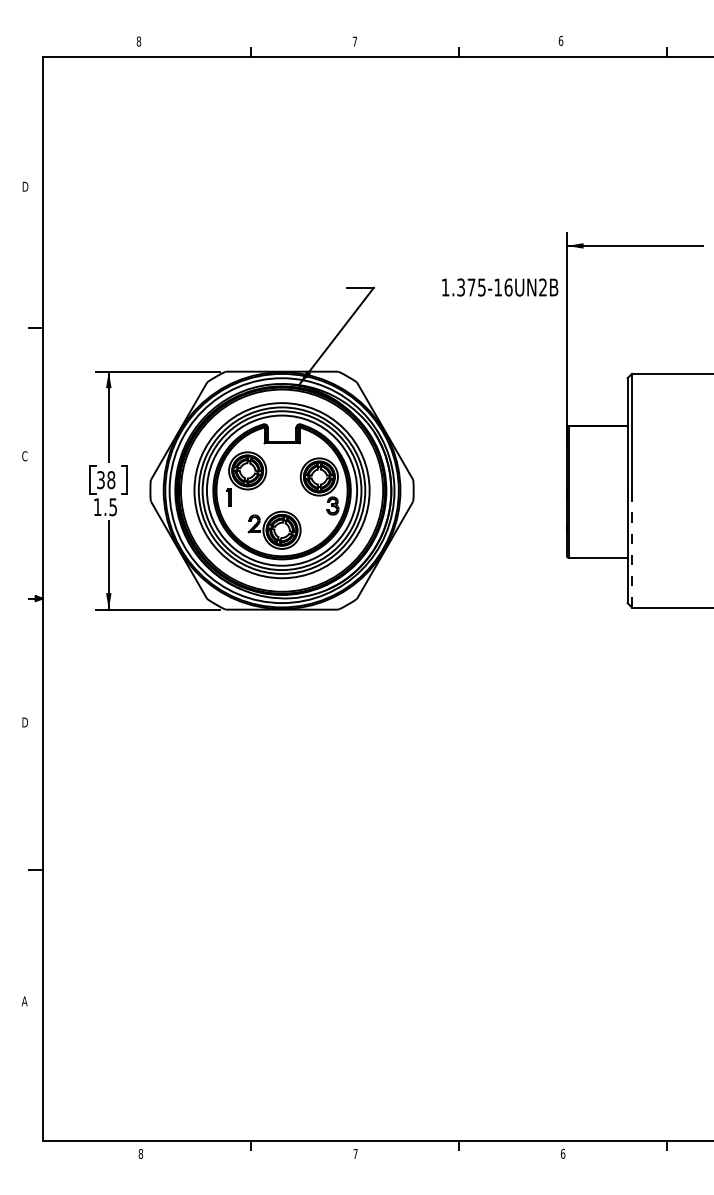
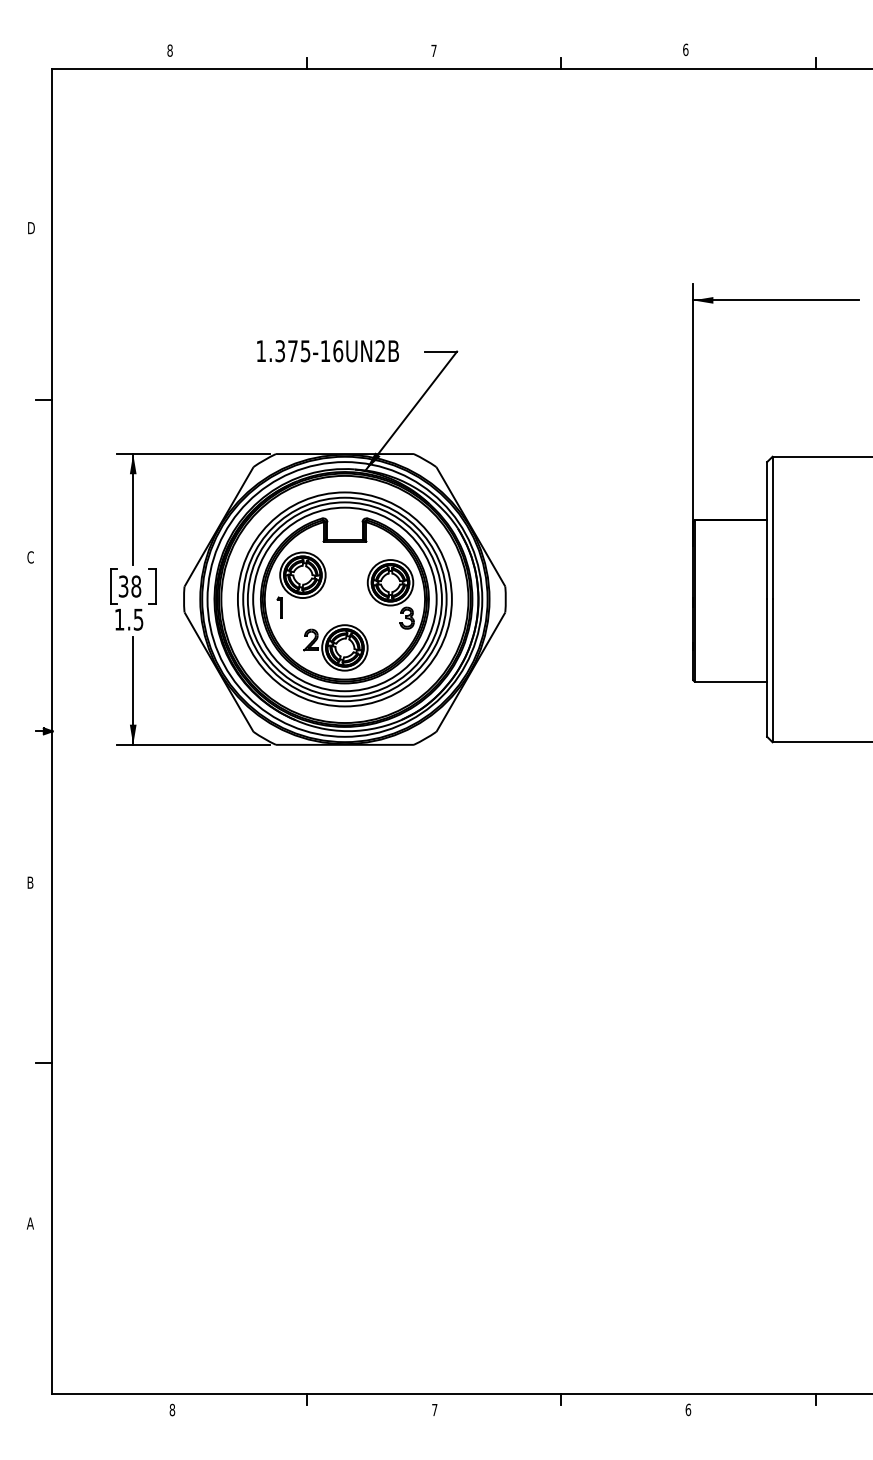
text: (500, 287) -> (328, 351), moved
line: (632, 548) -> (773, 670), dashed -> solid
text: (25, 722) -> (31, 882), D -> B

